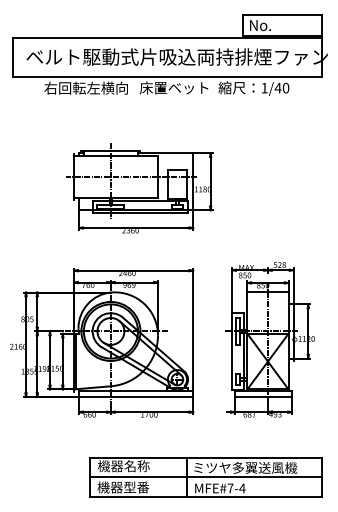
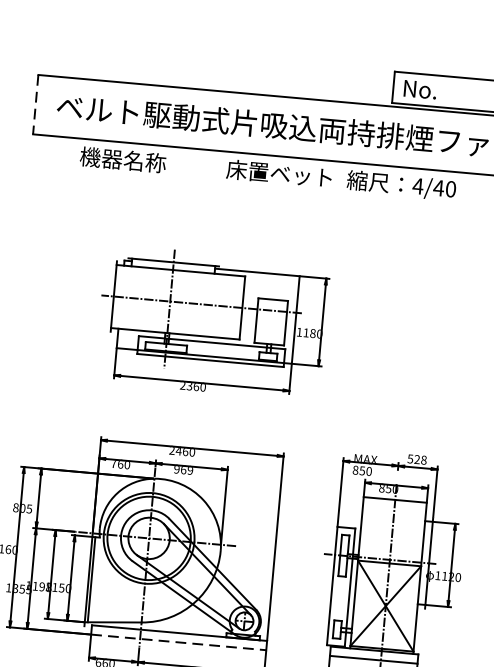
line: (12, 57) -> (35, 104), solid -> dashed
text: (85, 87) -> (143, 160), 右回転左横向 -> 機器名称
text: (264, 88) -> (417, 186), 1/40 -> 4/40
line: (136, 397) -> (179, 643), solid -> dashed

